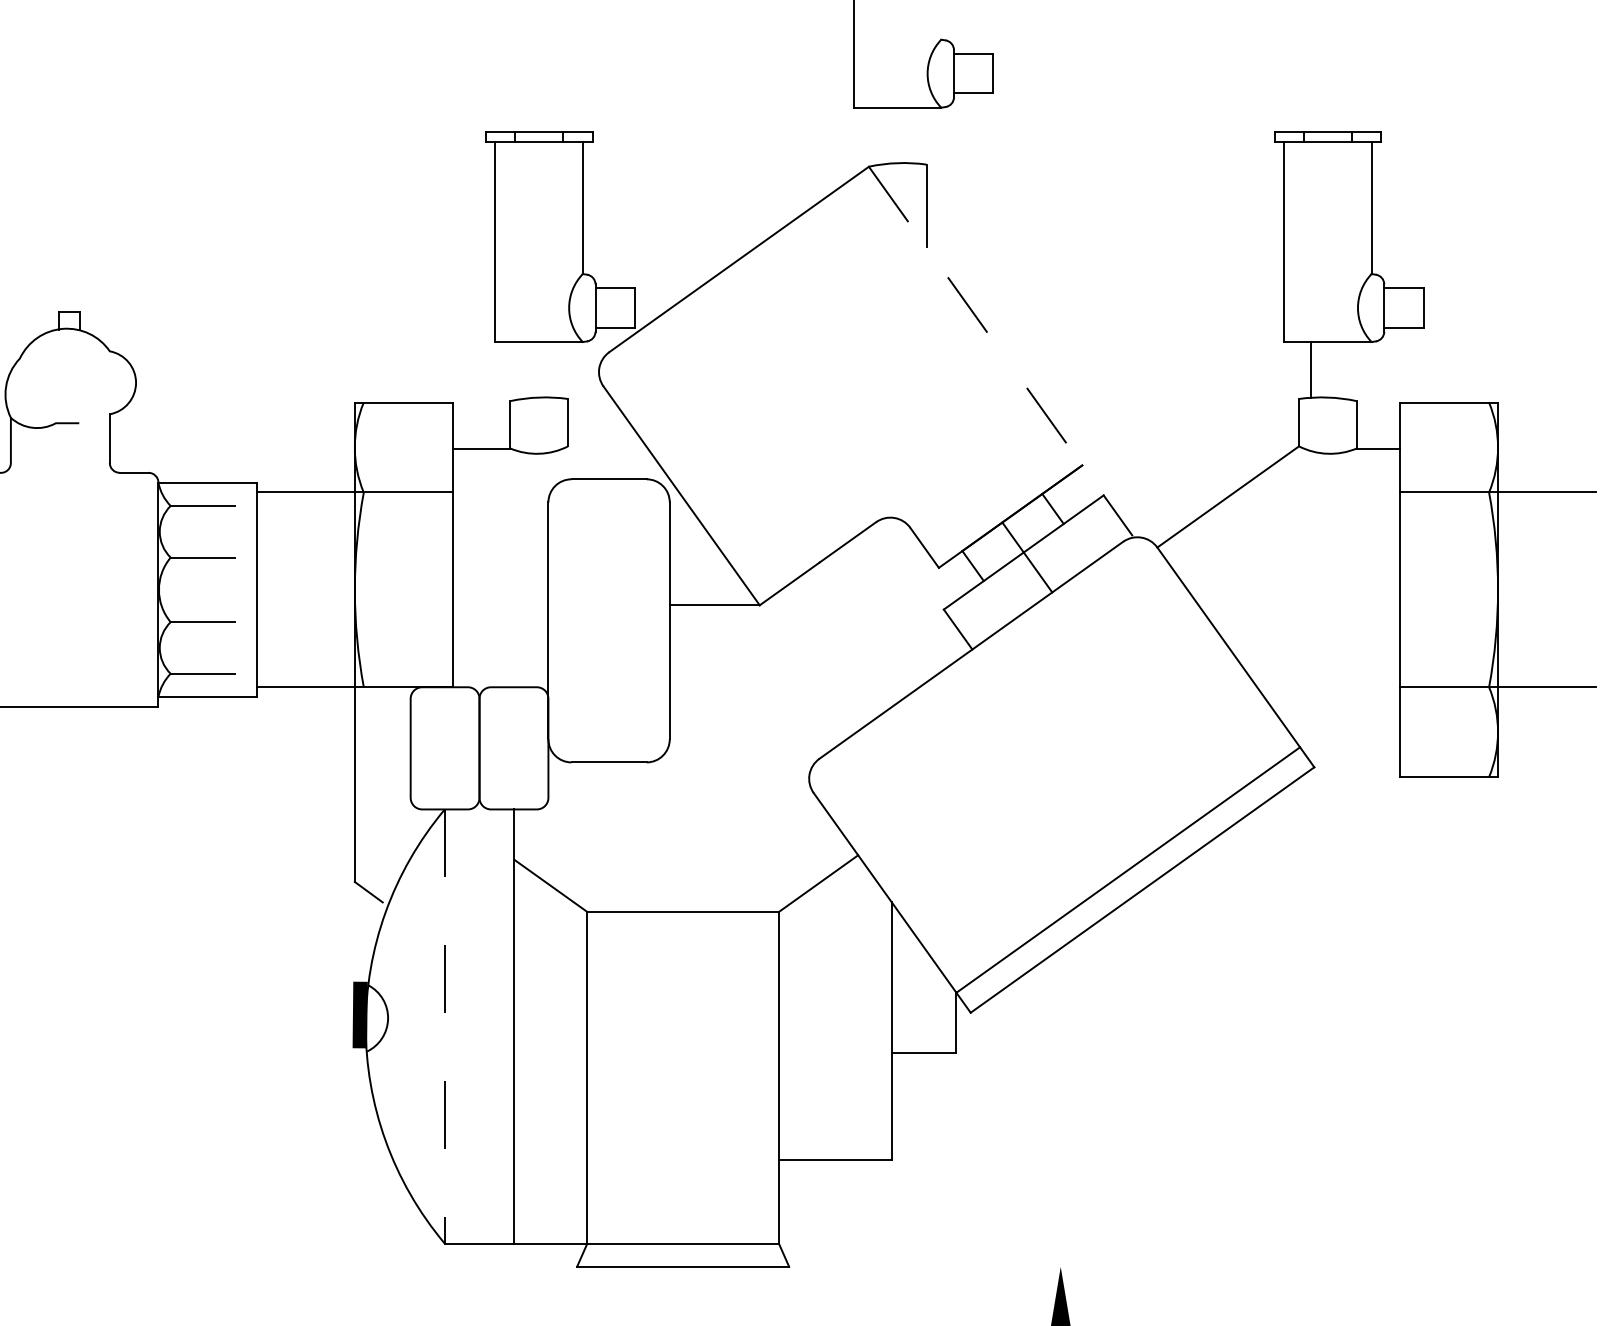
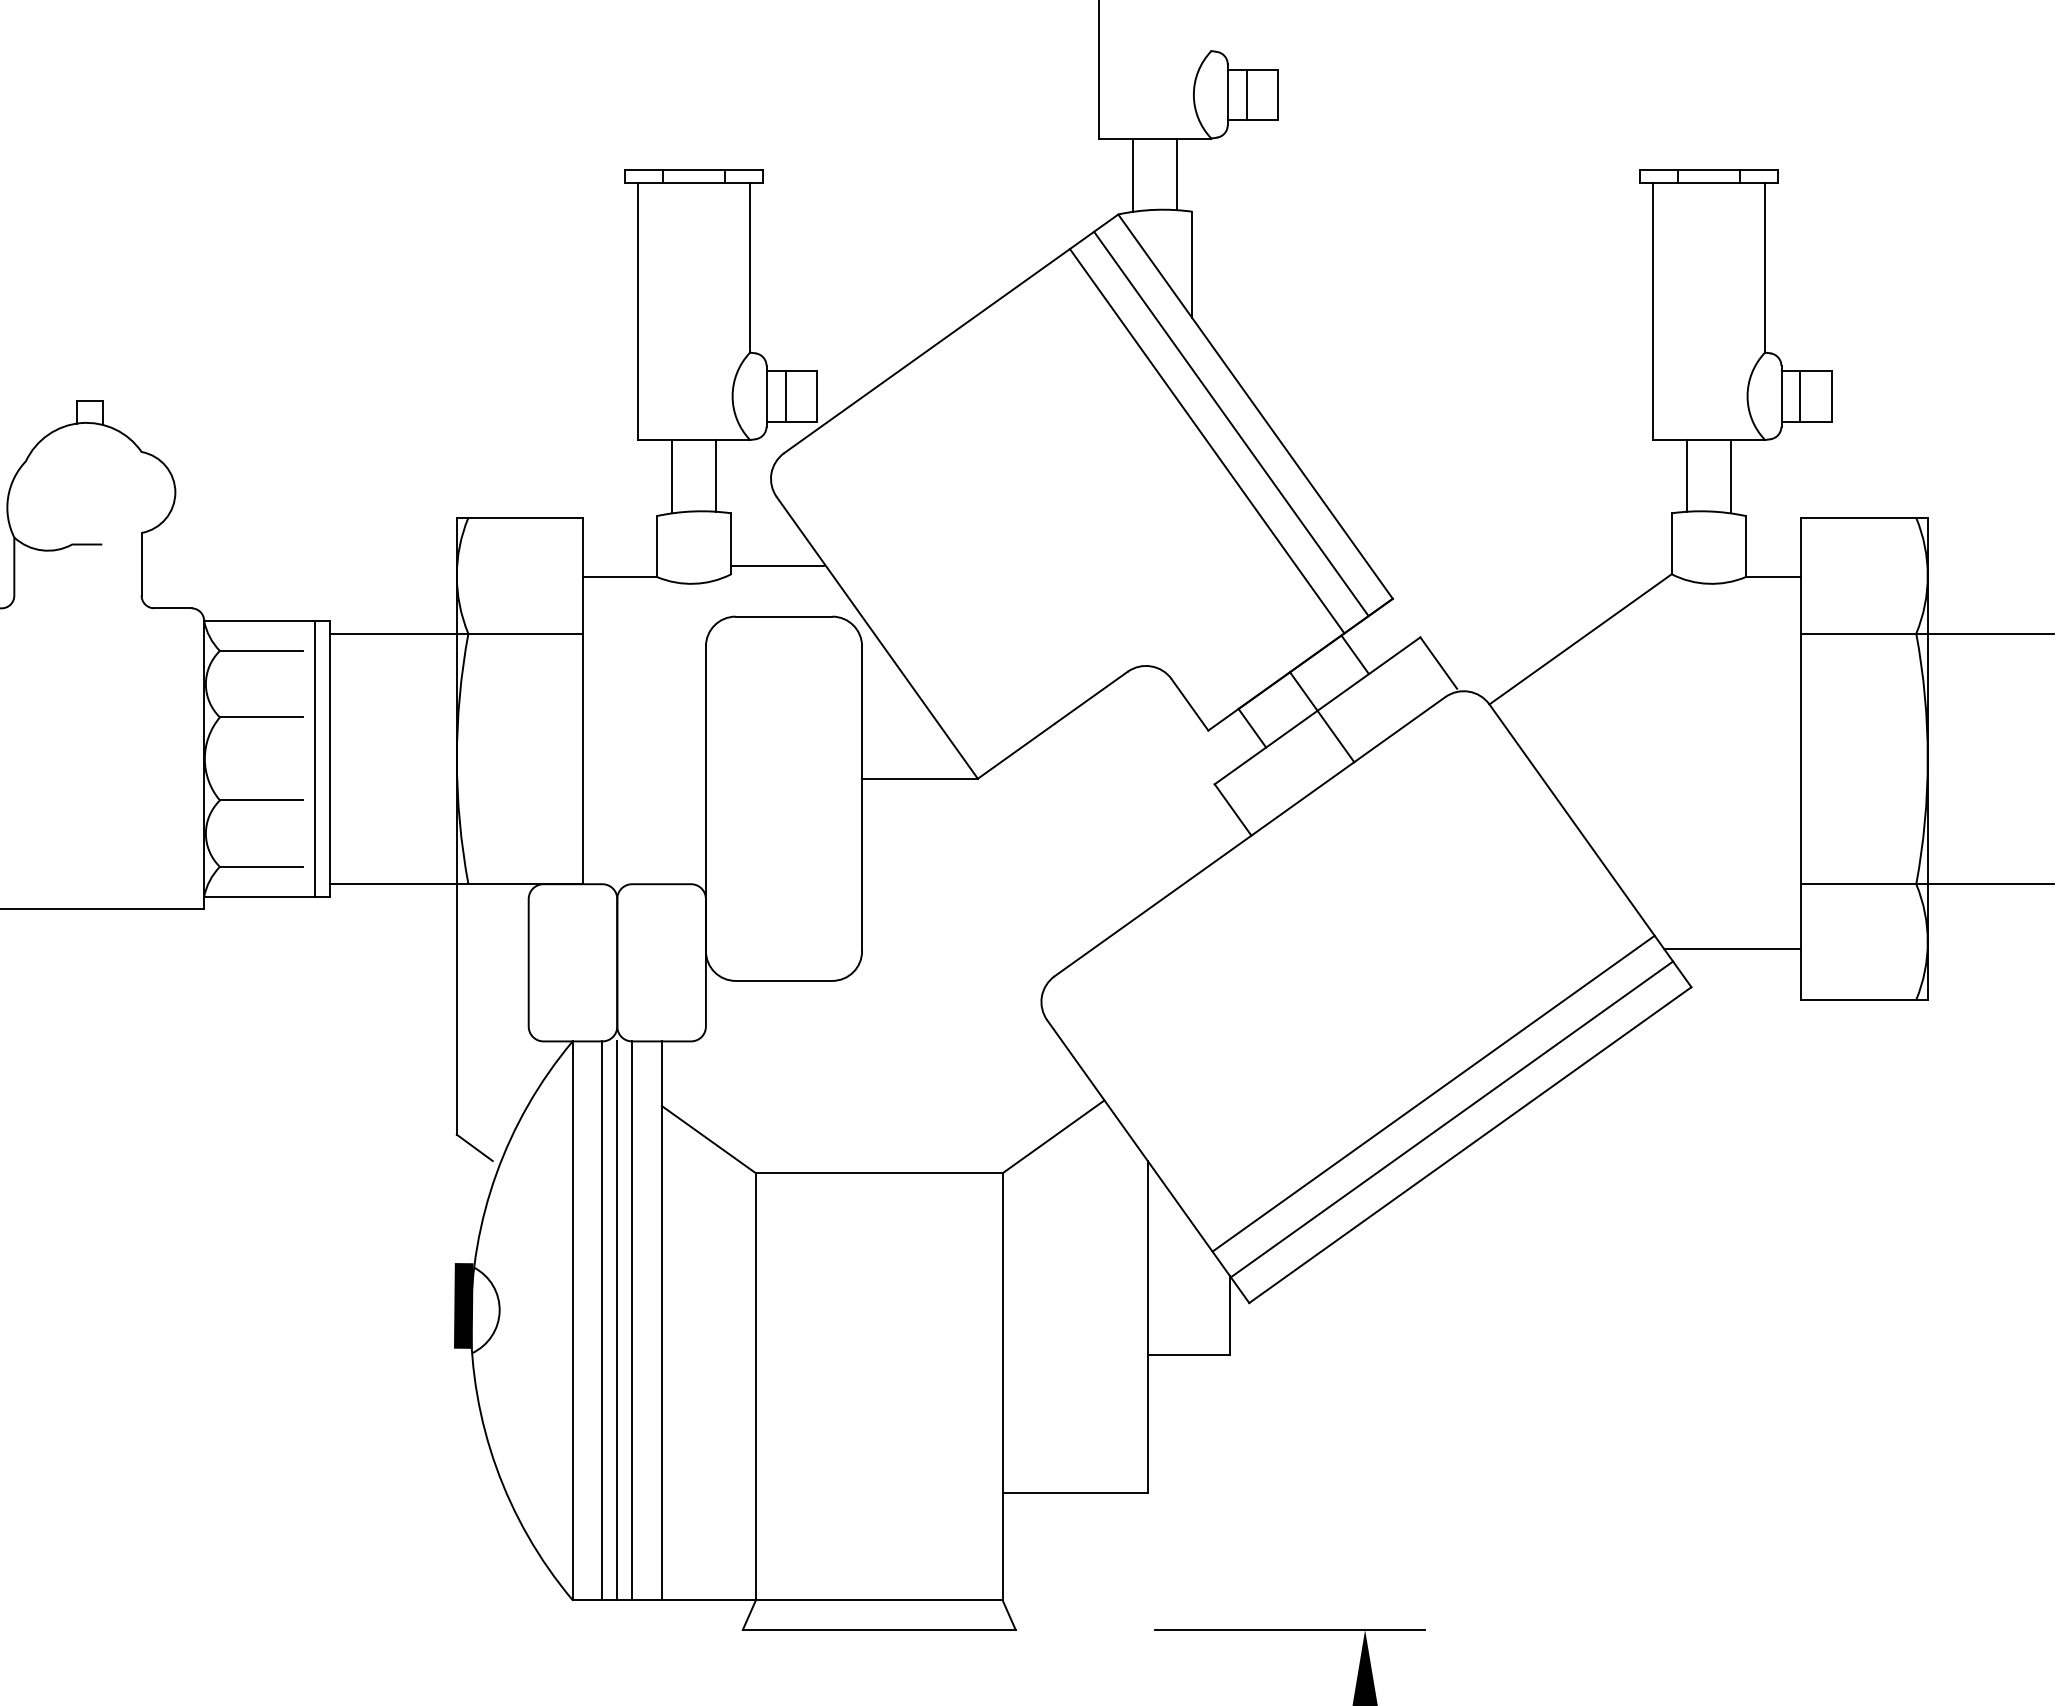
line: (968, 73) -> (1246, 94), added
line: (880, 135) -> (1133, 174), added
line: (914, 135) -> (1177, 174), added
line: (610, 308) -> (785, 396), added
line: (1399, 308) -> (1800, 396), added
line: (975, 316) -> (1255, 407), dashed -> solid
line: (956, 329) -> (1231, 423), added
line: (937, 343) -> (1206, 441), added
line: (556, 369) -> (716, 475), added
line: (521, 370) -> (671, 476), added
line: (1345, 370) -> (1731, 476), added
line: (604, 439) -> (777, 565), added
line: (244, 589) -> (314, 758), added
line: (1346, 737) -> (1732, 948), added
line: (1113, 849) -> (1433, 1093), added
line: (468, 1026) -> (602, 1320), added
line: (479, 1026) -> (617, 1320), added
line: (491, 1026) -> (632, 1320), added
line: (444, 1027) -> (572, 1321), dashed -> solid
line: (1001, 1266) -> (1289, 1629), added

